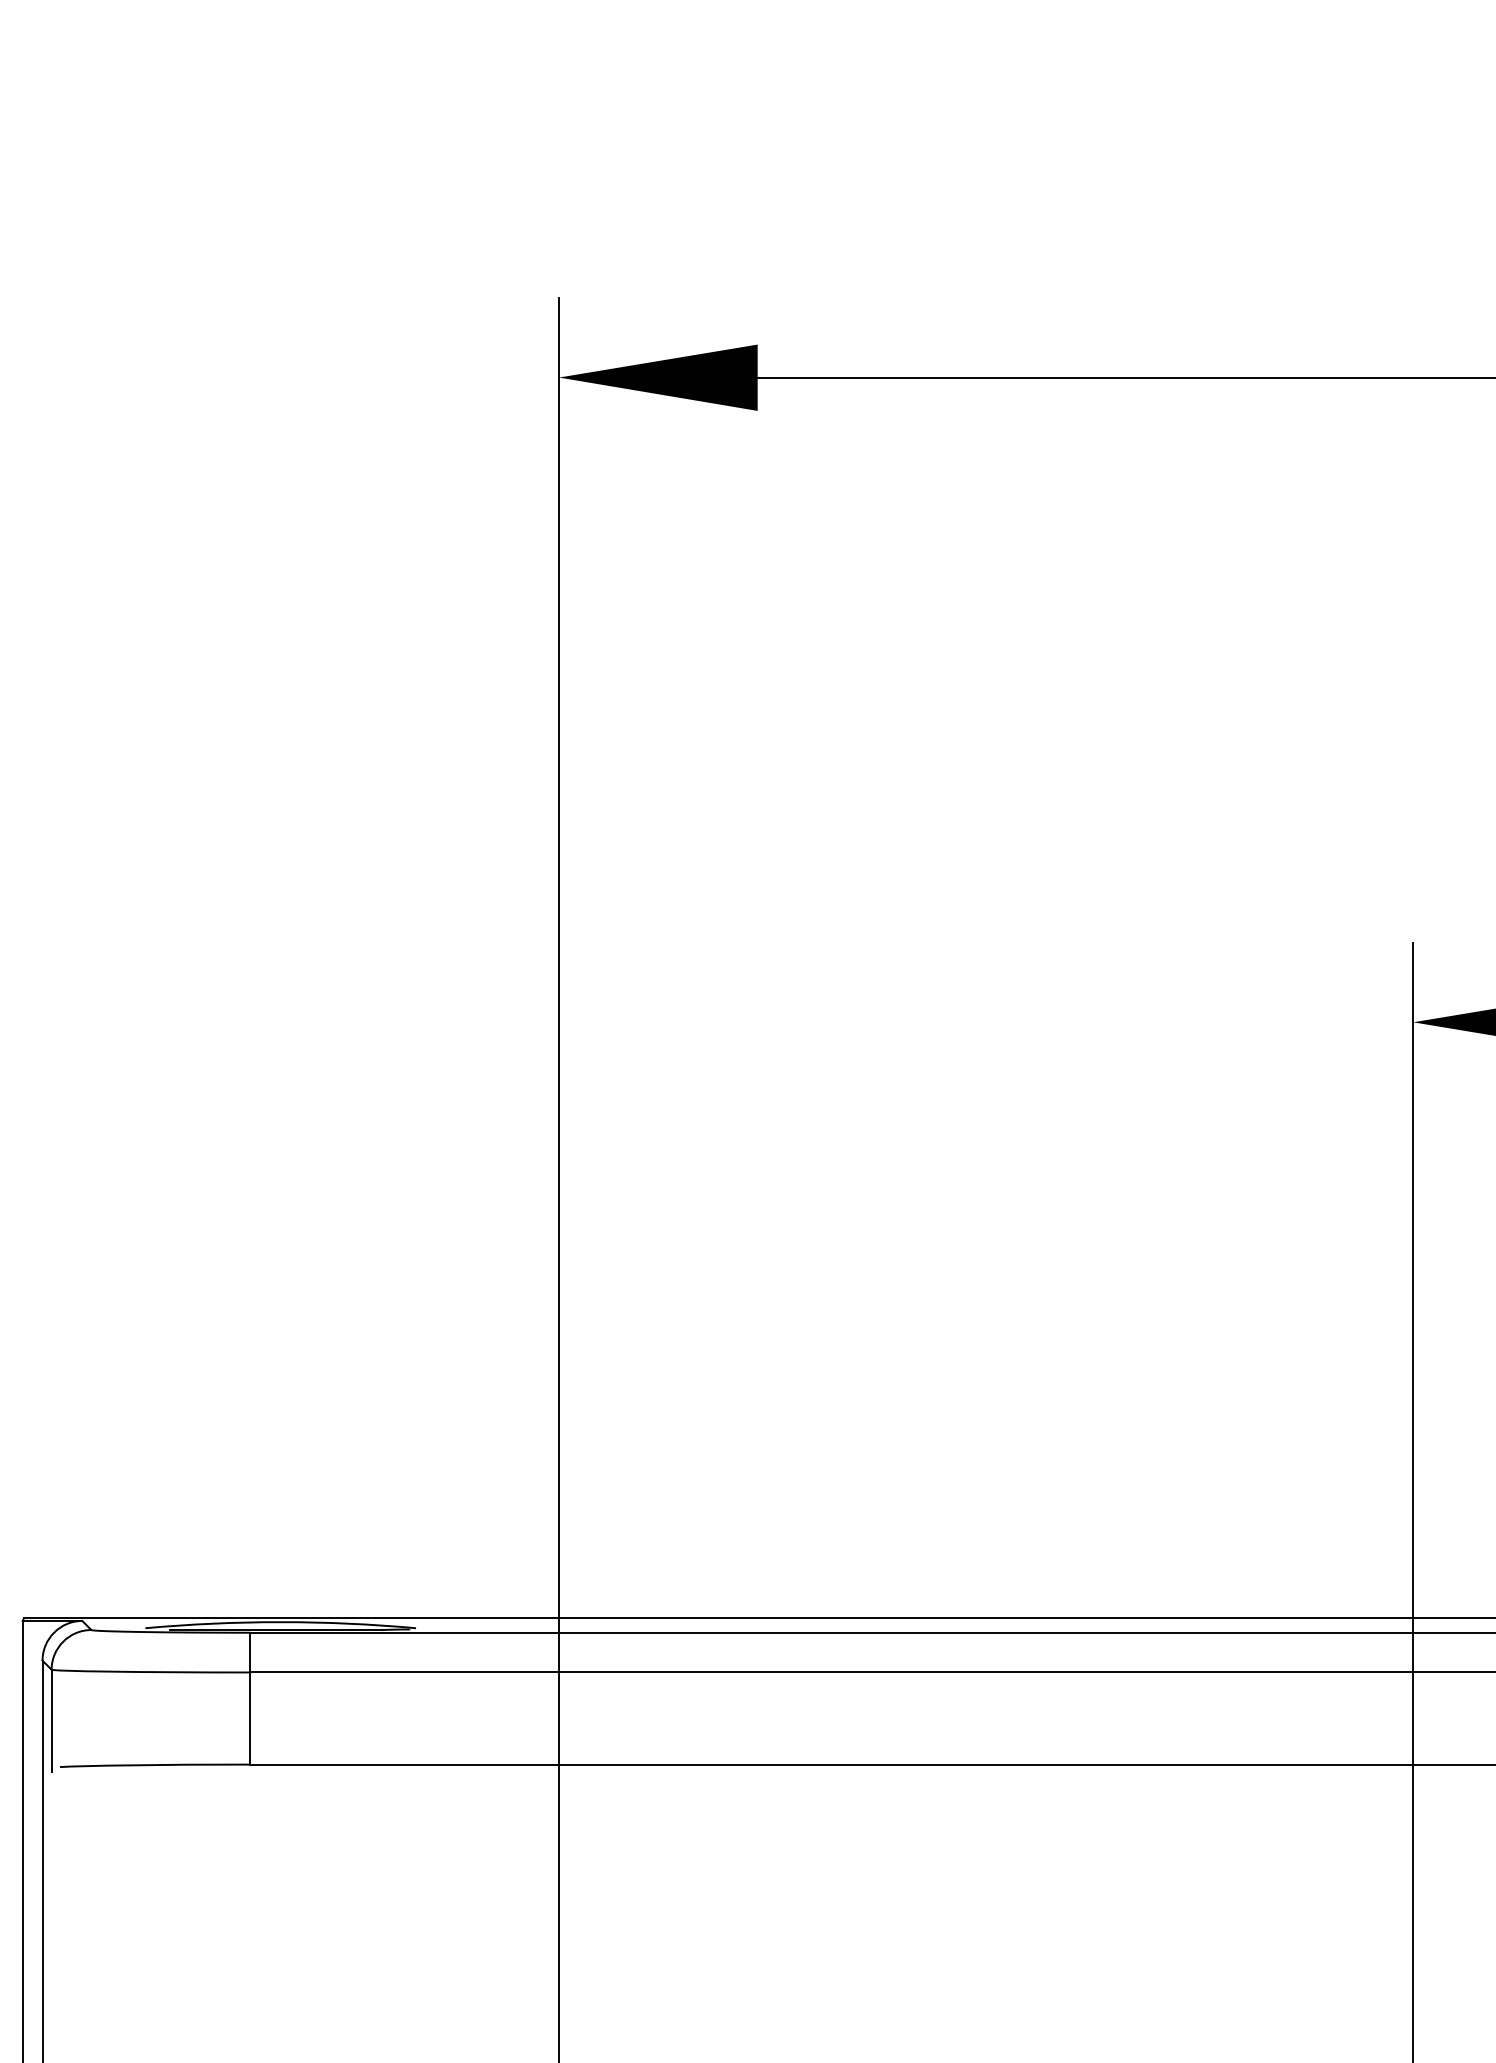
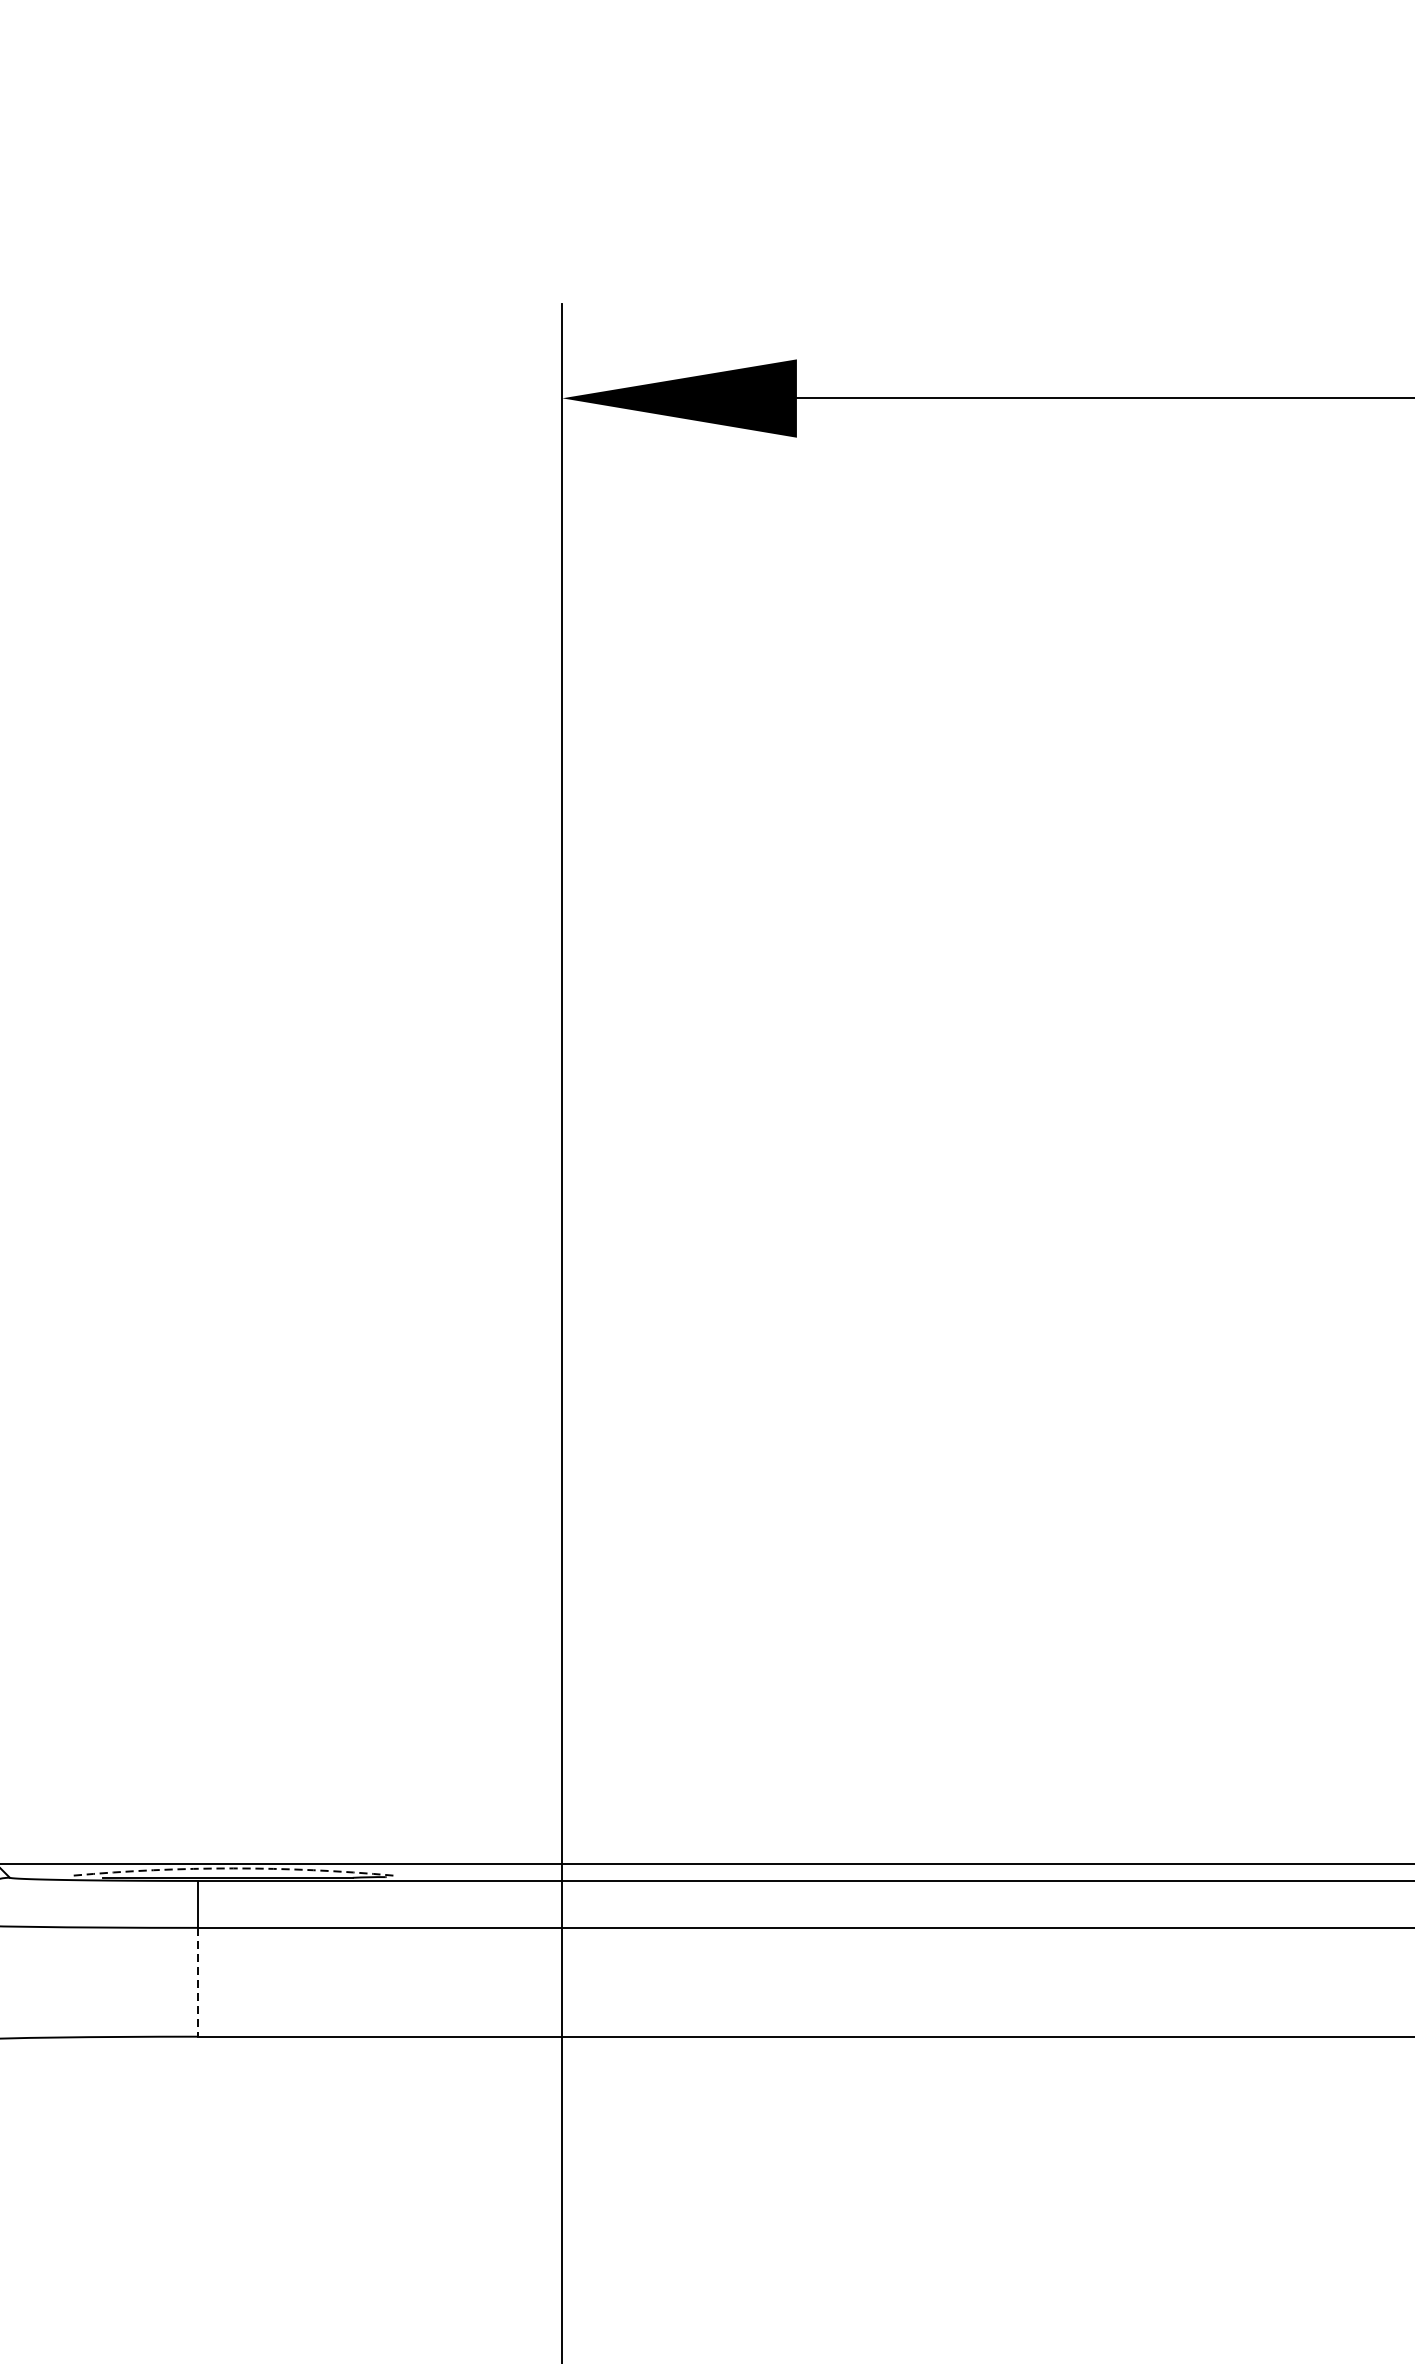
arc: (280, 1622) -> (233, 1868), solid -> dashed
line: (250, 1719) -> (197, 1983), solid -> dashed

